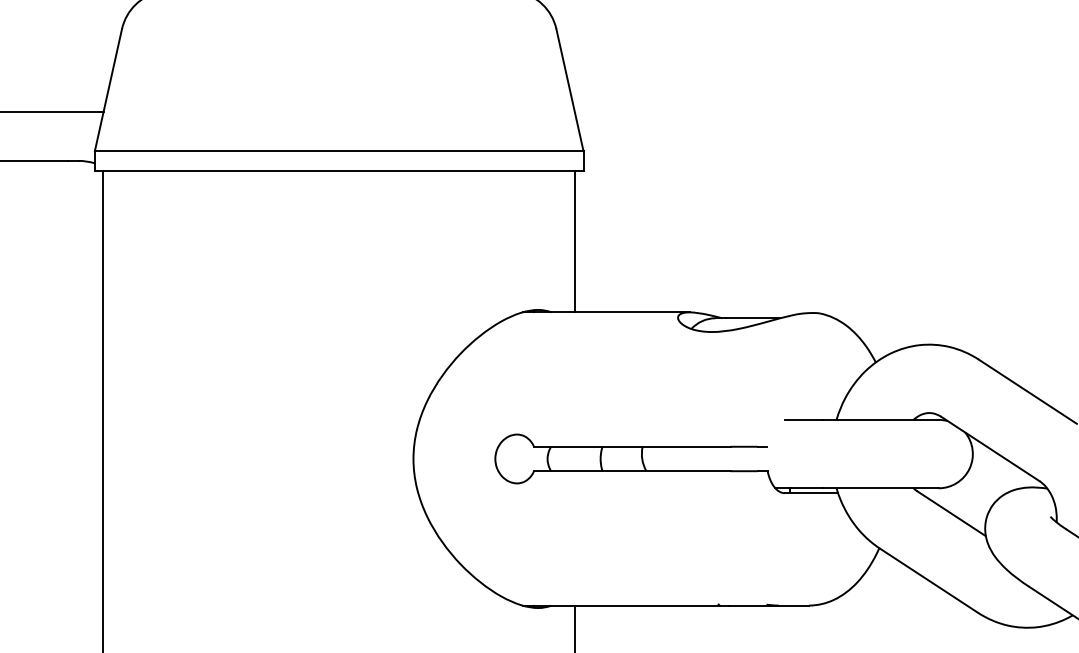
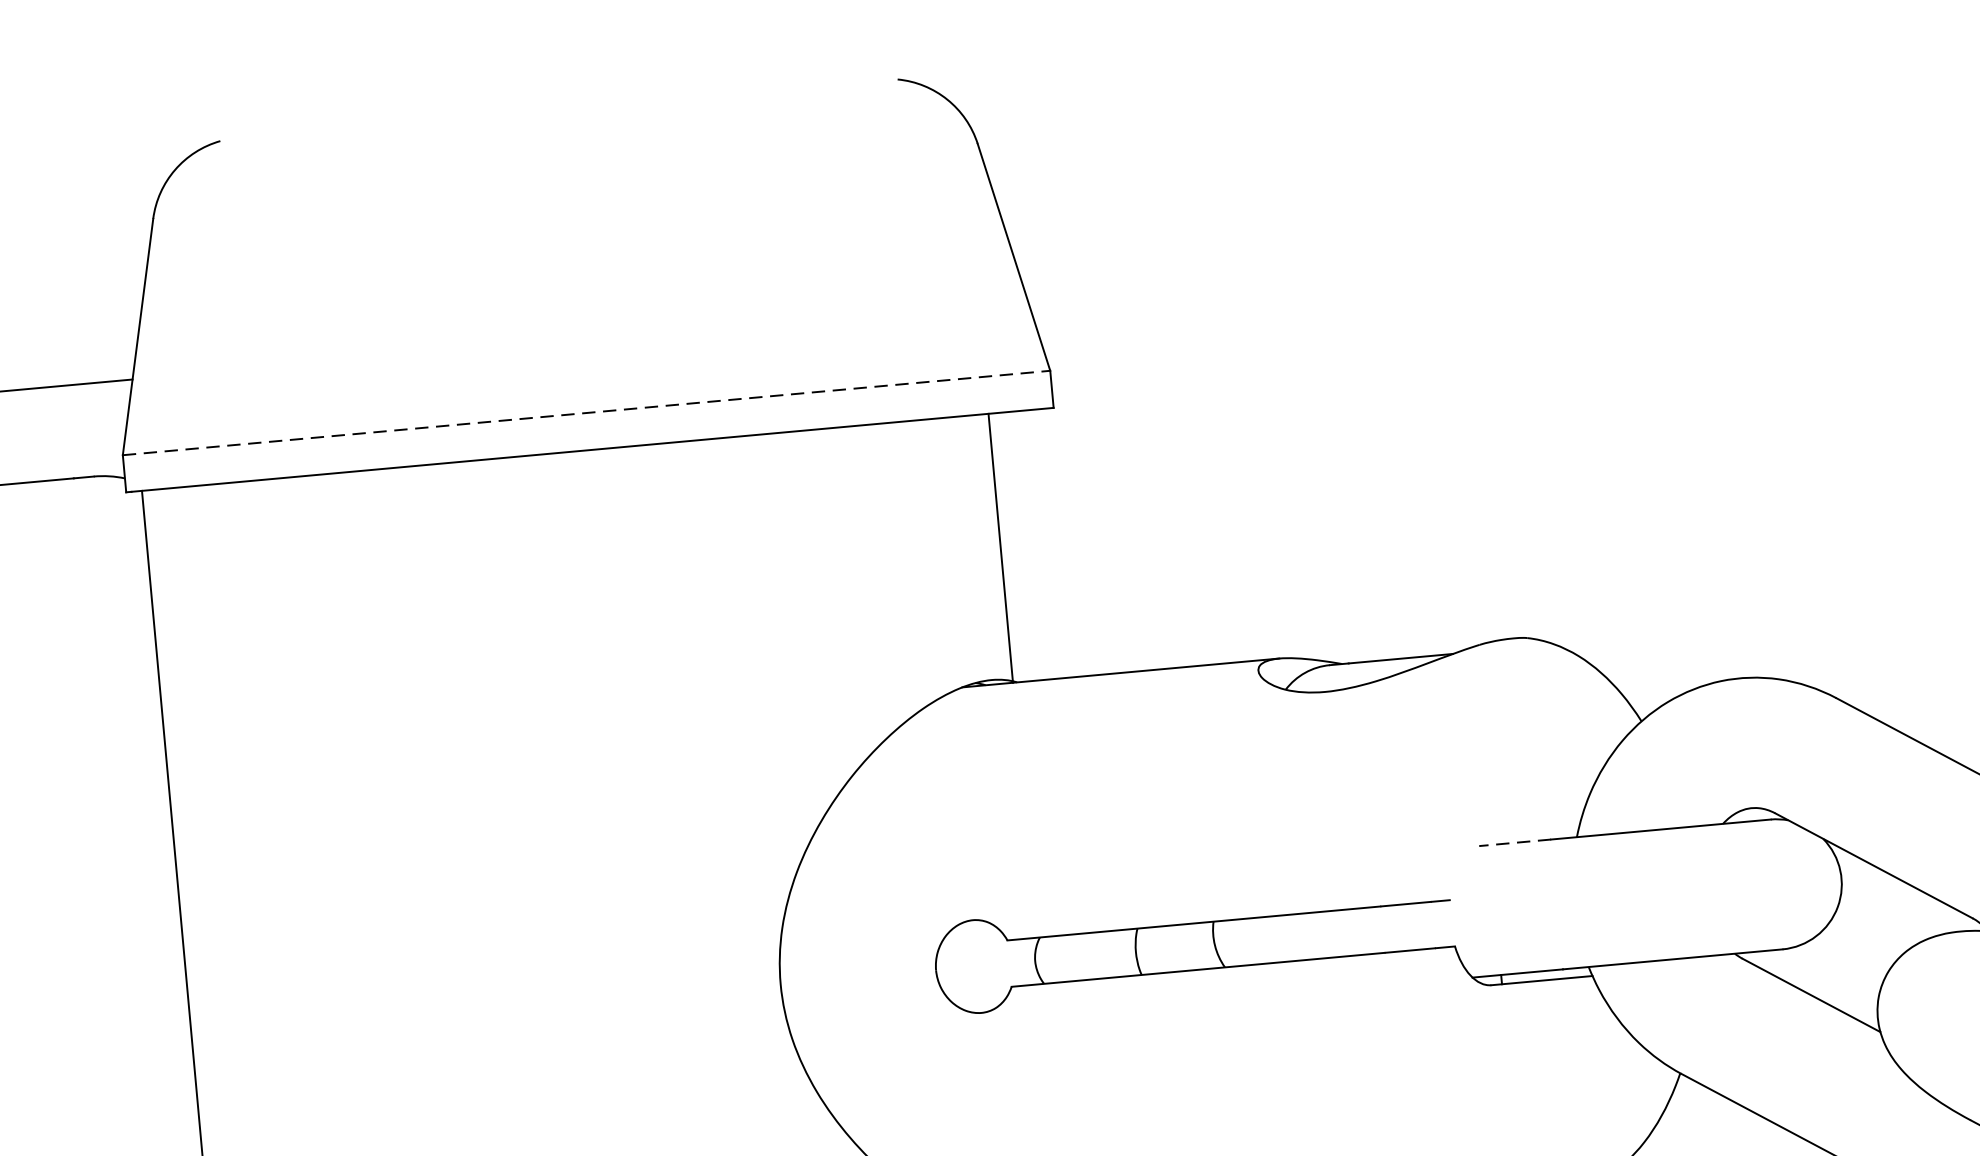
line: (339, 151) -> (587, 413), solid -> dashed
line: (575, 241) -> (1001, 548), moved
line: (804, 419) -> (1516, 841), solid -> dashed

